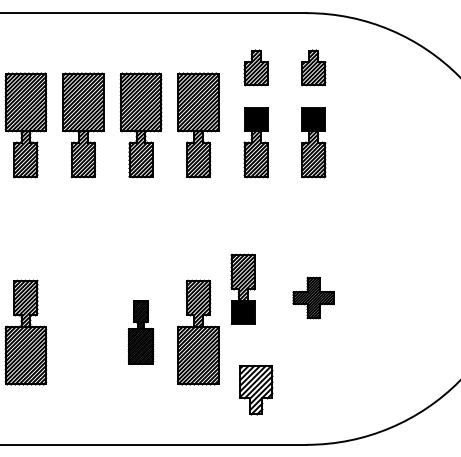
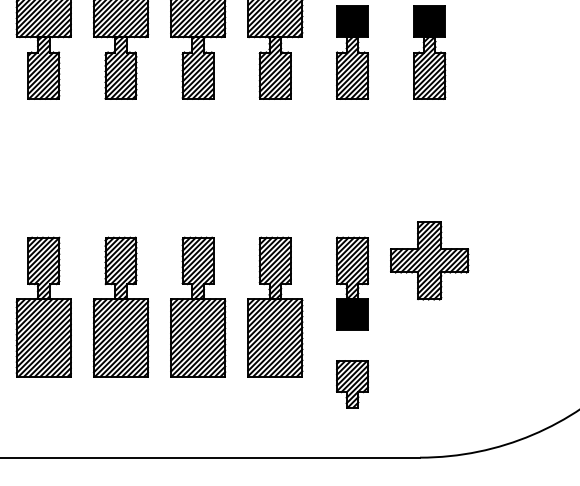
part: (242, 288) -> (351, 282), moved
part: (313, 297) -> (429, 260), size x1.43
part: (83, 332) -> (120, 307), added
part: (140, 332) -> (197, 307), size x1.67
part: (255, 389) -> (351, 383), size x0.71

